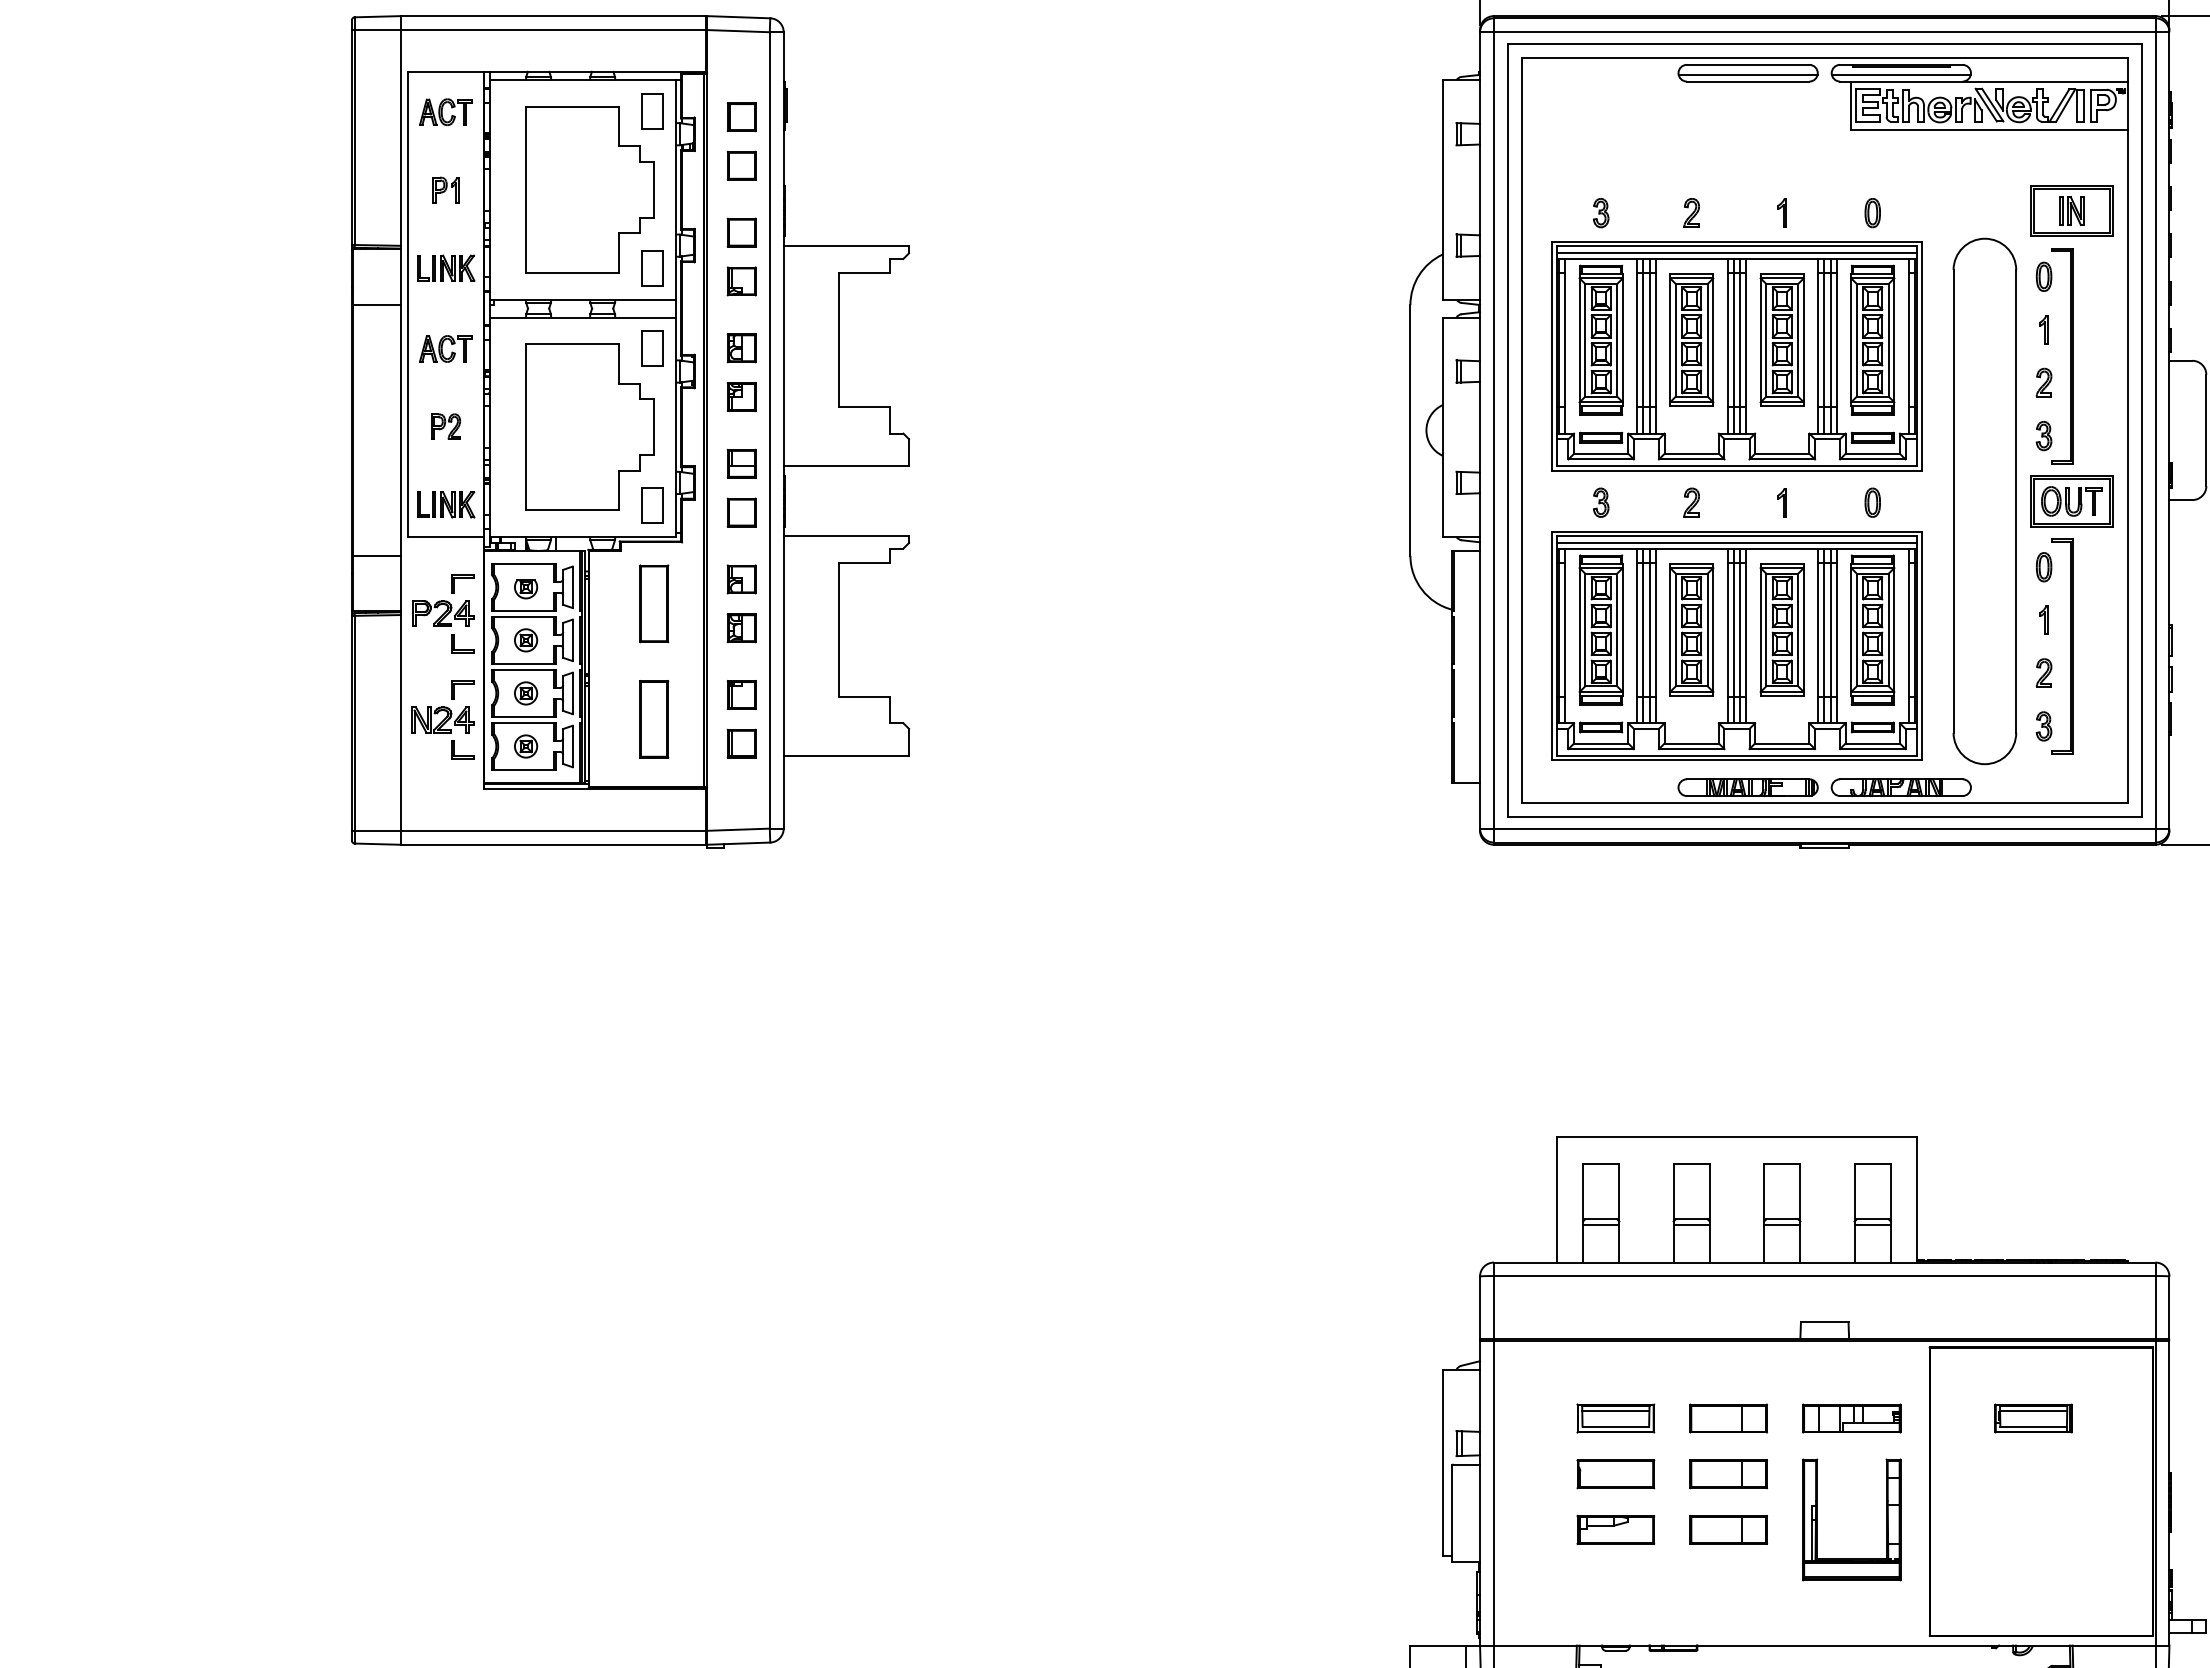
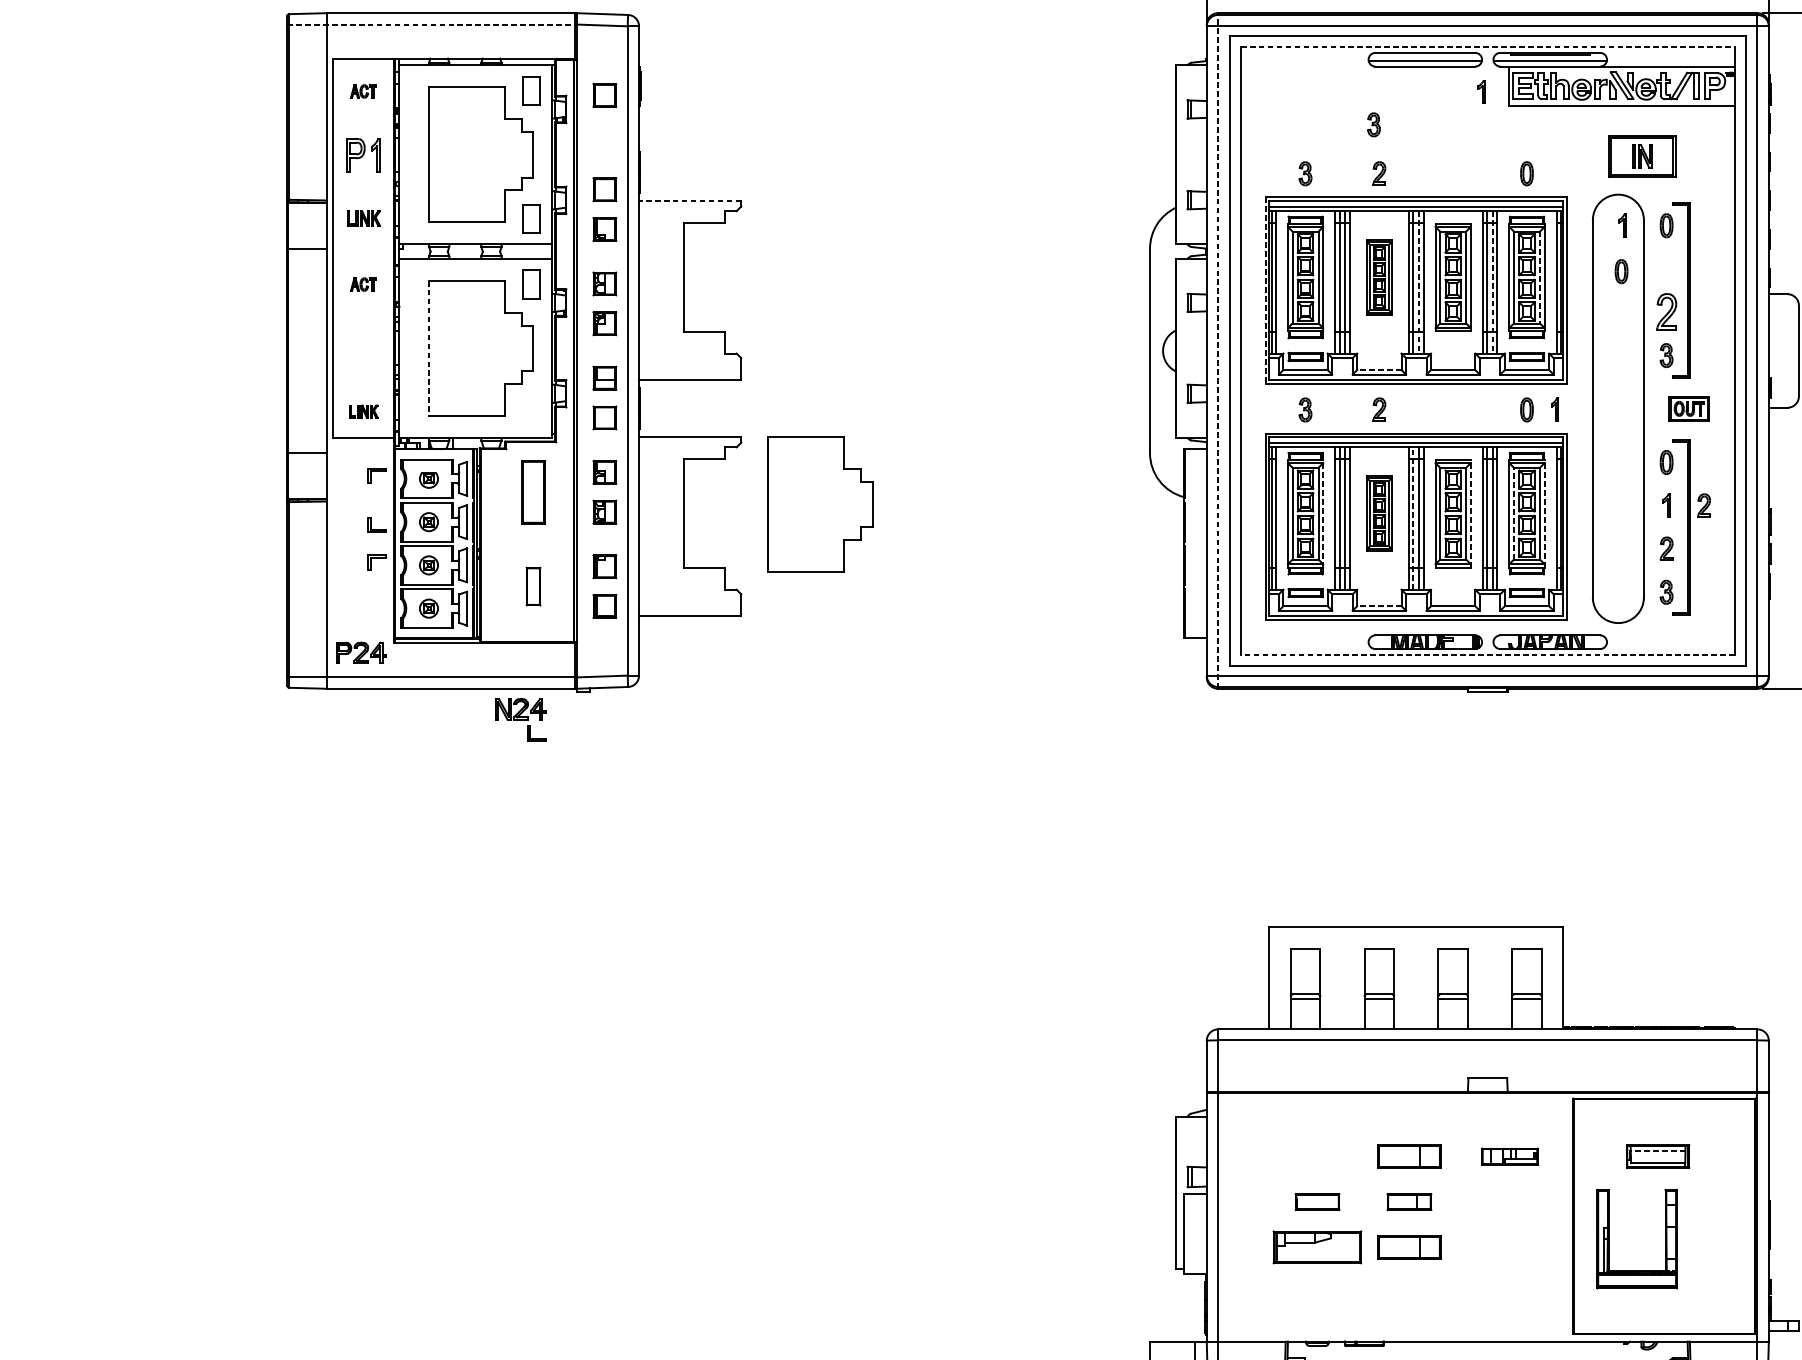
line: (529, 30) -> (431, 24), solid -> dashed
line: (1824, 57) -> (1487, 46), solid -> dashed
part: (445, 111) -> (363, 90), size x0.6
part: (1685, 153) -> (1374, 125), added
part: (741, 165) -> (604, 134), removed
part: (445, 189) -> (363, 154), size x1.6
part: (2071, 210) -> (1641, 156), moved
part: (1781, 212) -> (1481, 91), moved
line: (846, 246) -> (690, 201), solid -> dashed
part: (446, 267) -> (364, 218), size x0.7
part: (2043, 329) -> (1622, 225), moved
part: (1988, 333) -> (1621, 271), added
part: (1691, 339) -> (1379, 276), size x0.7
line: (1888, 340) -> (1539, 277), solid -> dashed
line: (1740, 346) -> (1419, 282), solid -> dashed
line: (1831, 346) -> (1493, 282), solid -> dashed
part: (445, 348) -> (363, 284), size x0.6
line: (1552, 356) -> (1265, 290), solid -> dashed
part: (2043, 382) -> (1666, 311), size x1.6
part: (446, 426) -> (364, 347), removed
line: (526, 427) -> (429, 348), solid -> dashed
line: (1493, 429) -> (1217, 350), solid -> dashed
line: (1691, 453) -> (1379, 369), solid -> dashed
part: (2071, 501) -> (1688, 408), size x0.6
part: (1781, 502) -> (1554, 409), moved
part: (446, 504) -> (364, 411), size x0.6
part: (652, 505) -> (532, 412), removed
part: (443, 613) -> (361, 652), moved
part: (1005, 618) -> (819, 504), added
part: (2089, 619) -> (1703, 505), added
line: (1622, 629) -> (1322, 513), solid -> dashed
part: (1691, 629) -> (1379, 513), size x0.7
line: (1803, 629) -> (1470, 513), solid -> dashed
line: (1856, 629) -> (1513, 513), solid -> dashed
line: (1894, 629) -> (1544, 513), solid -> dashed
line: (1733, 635) -> (1413, 518), solid -> dashed
part: (654, 719) -> (533, 586), size x0.6
part: (442, 732) -> (520, 719), moved
line: (1691, 743) -> (1379, 606), solid -> dashed
line: (1824, 802) -> (1487, 654), solid -> dashed
line: (2033, 1411) -> (1658, 1150), solid -> dashed
part: (1615, 1418) -> (1317, 1156), removed
part: (1851, 1418) -> (1509, 1156), size x0.7
part: (1615, 1474) -> (1317, 1202), size x0.7
part: (1728, 1474) -> (1409, 1202), size x0.7
part: (1817, 1519) -> (1609, 1238), moved
part: (1615, 1529) -> (1317, 1247), size x1.4

